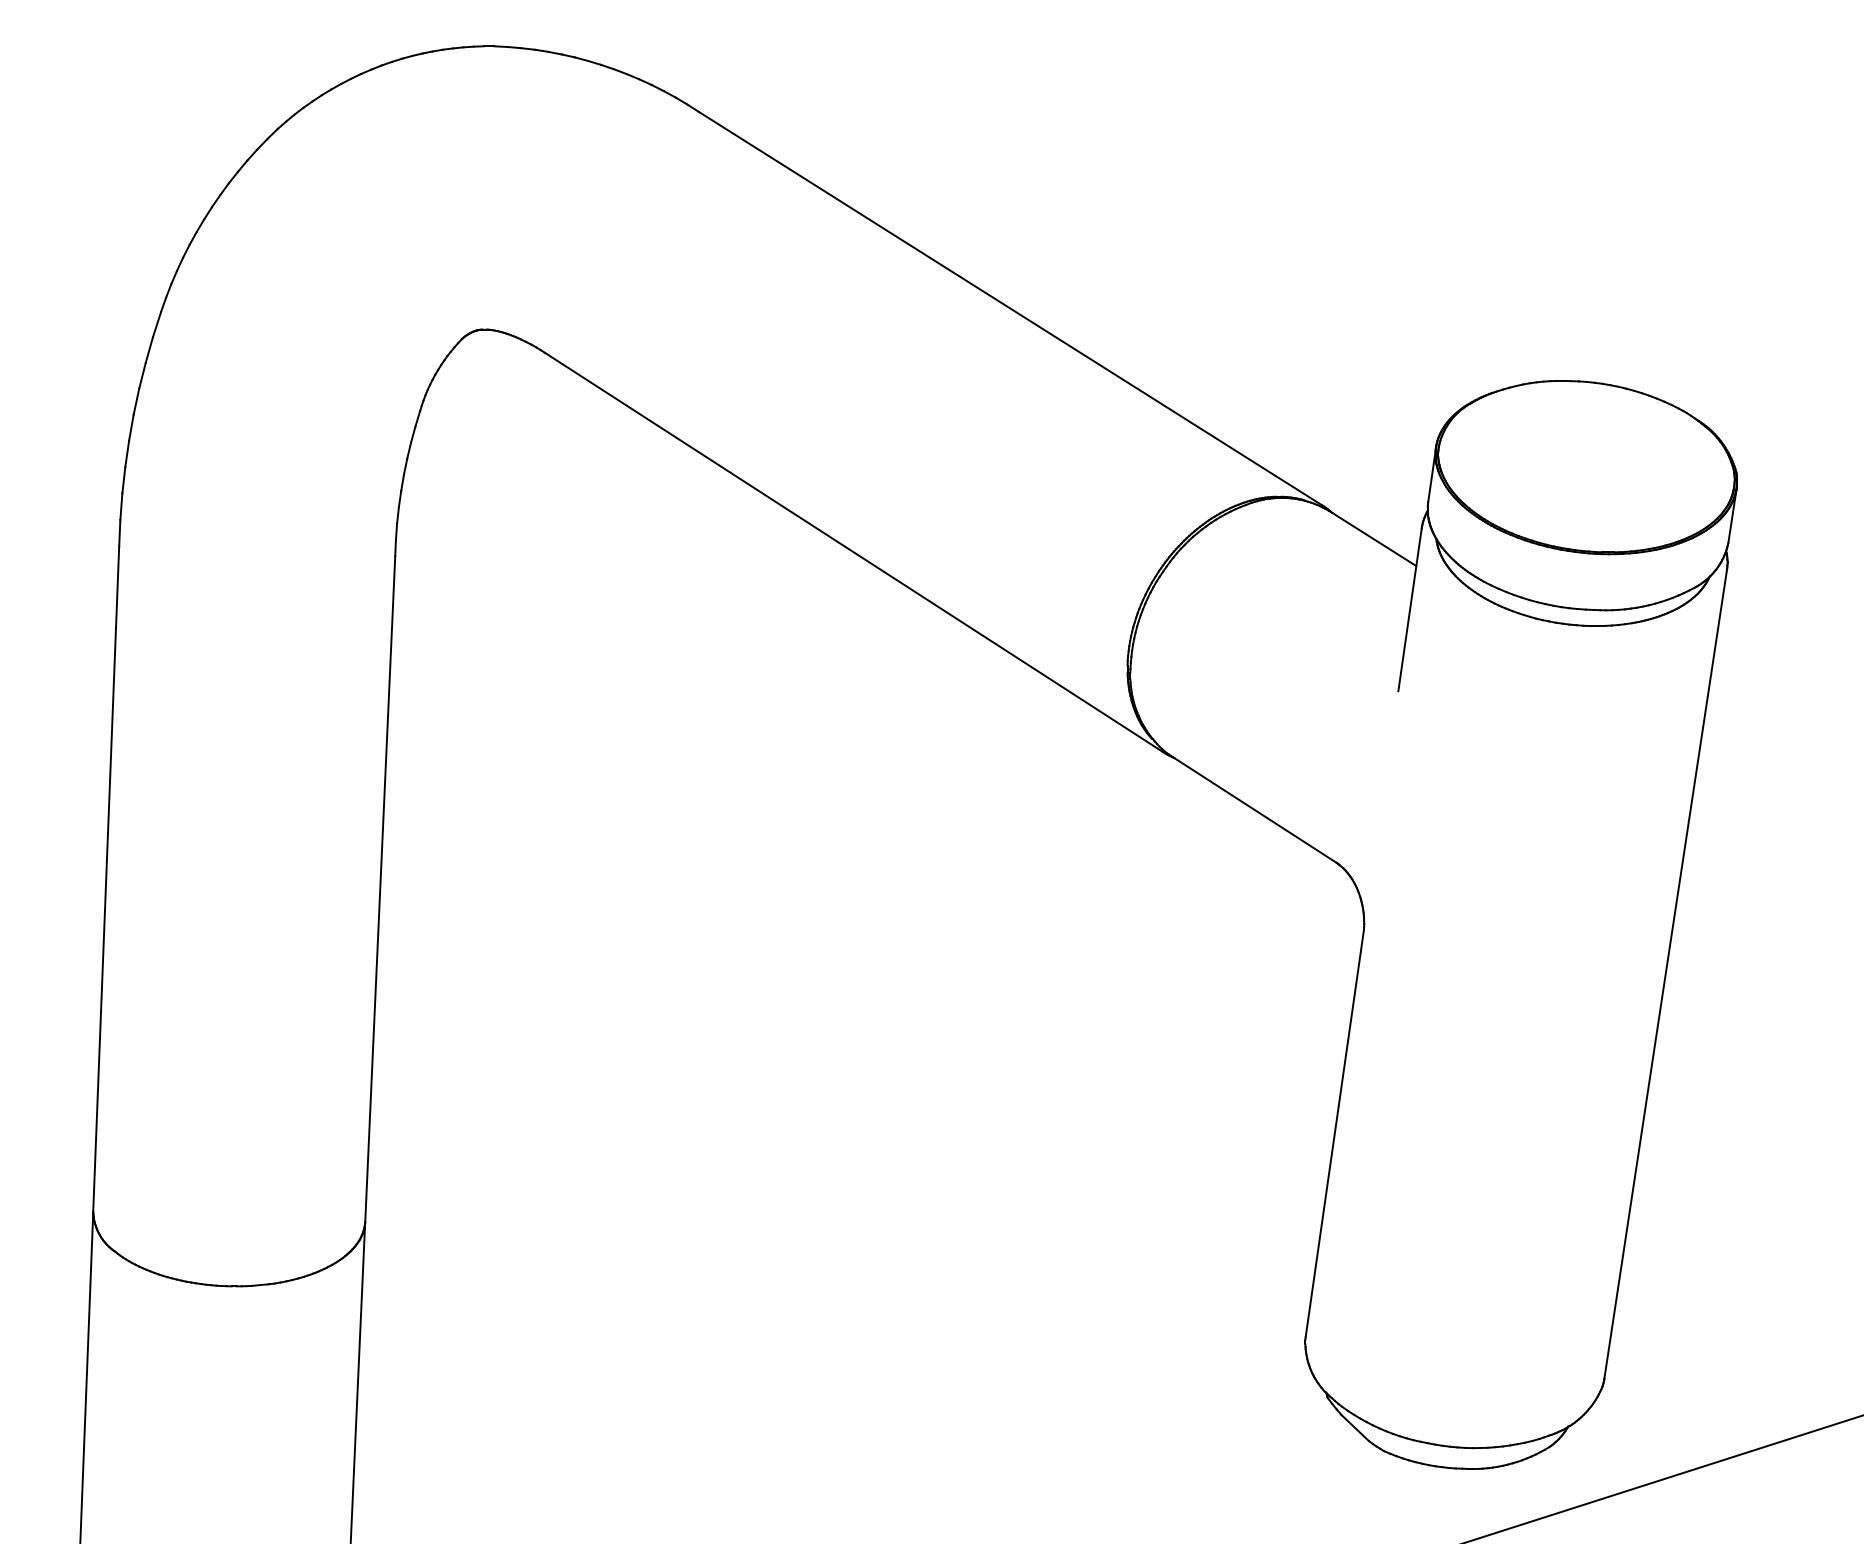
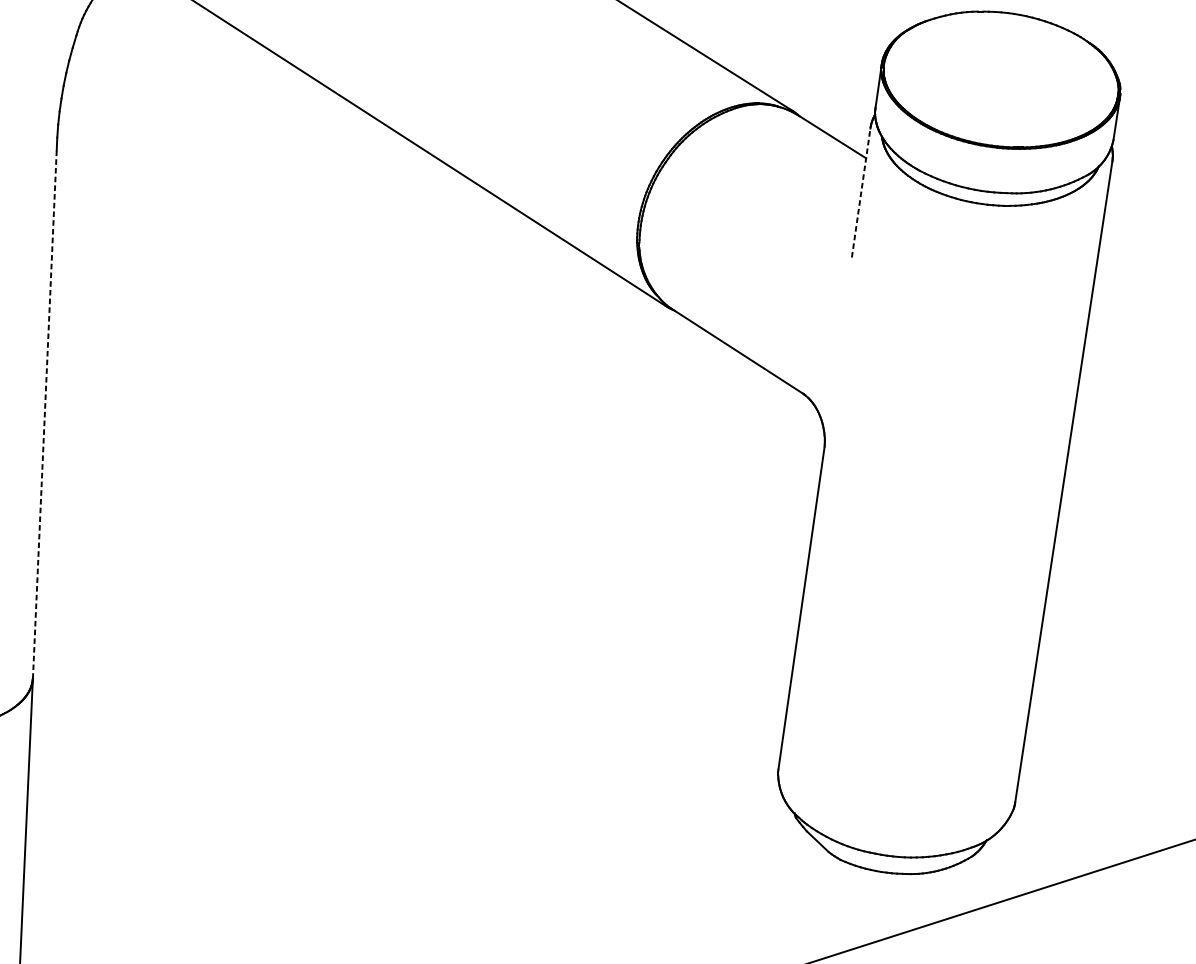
line: (1410, 609) -> (861, 192), solid -> dashed
line: (380, 889) -> (45, 414), solid -> dashed

